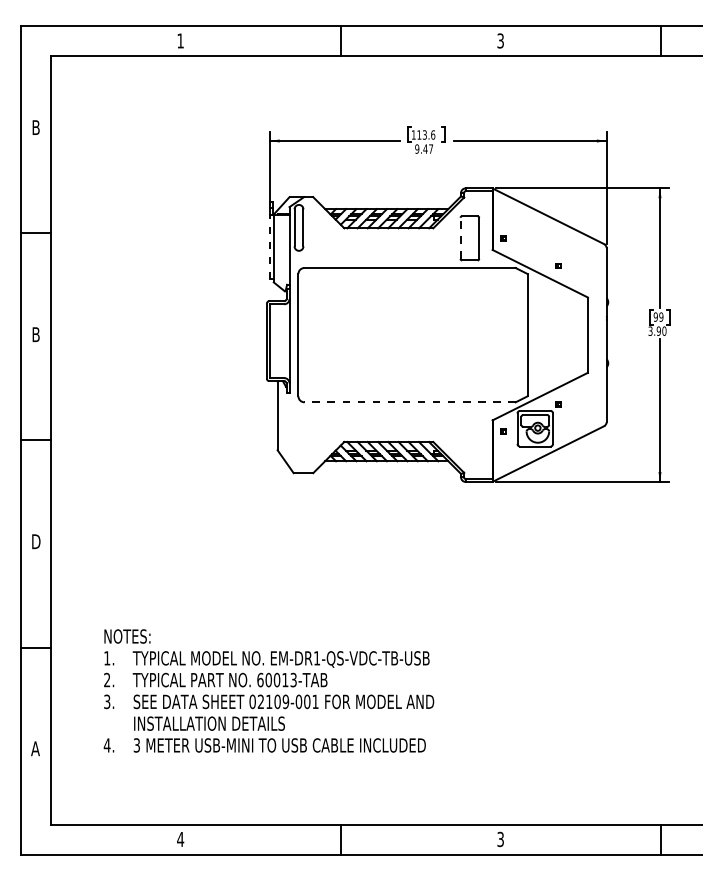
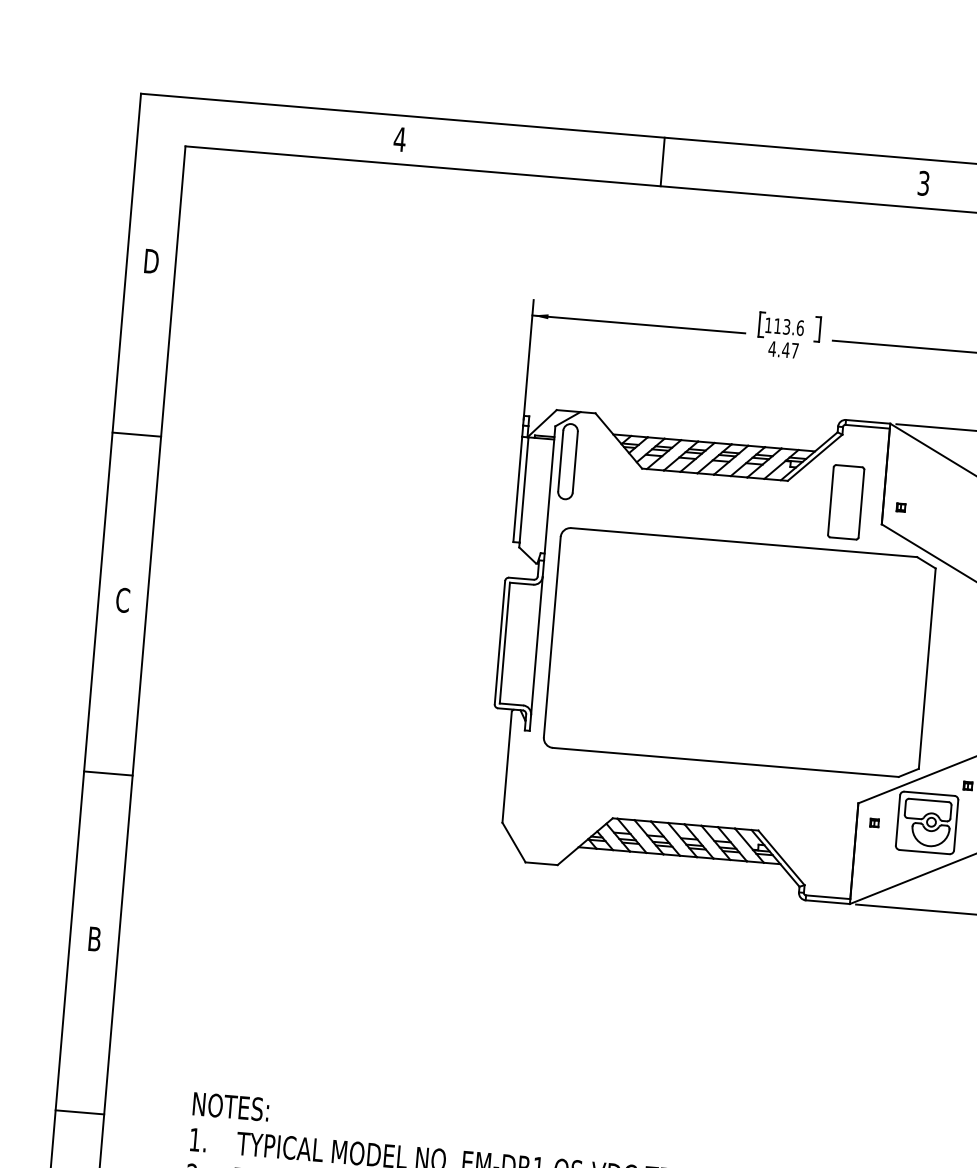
text: (180, 40) -> (399, 138), 1 -> 4
text: (36, 127) -> (152, 261), B -> D
text: (417, 148) -> (772, 348), 9.47 -> 4.47
line: (460, 238) -> (830, 501), dashed -> solid
line: (269, 246) -> (517, 488), dashed -> solid
text: (36, 334) -> (123, 600), B -> C
line: (410, 402) -> (726, 762), dashed -> solid
text: (36, 541) -> (95, 938), D -> B

